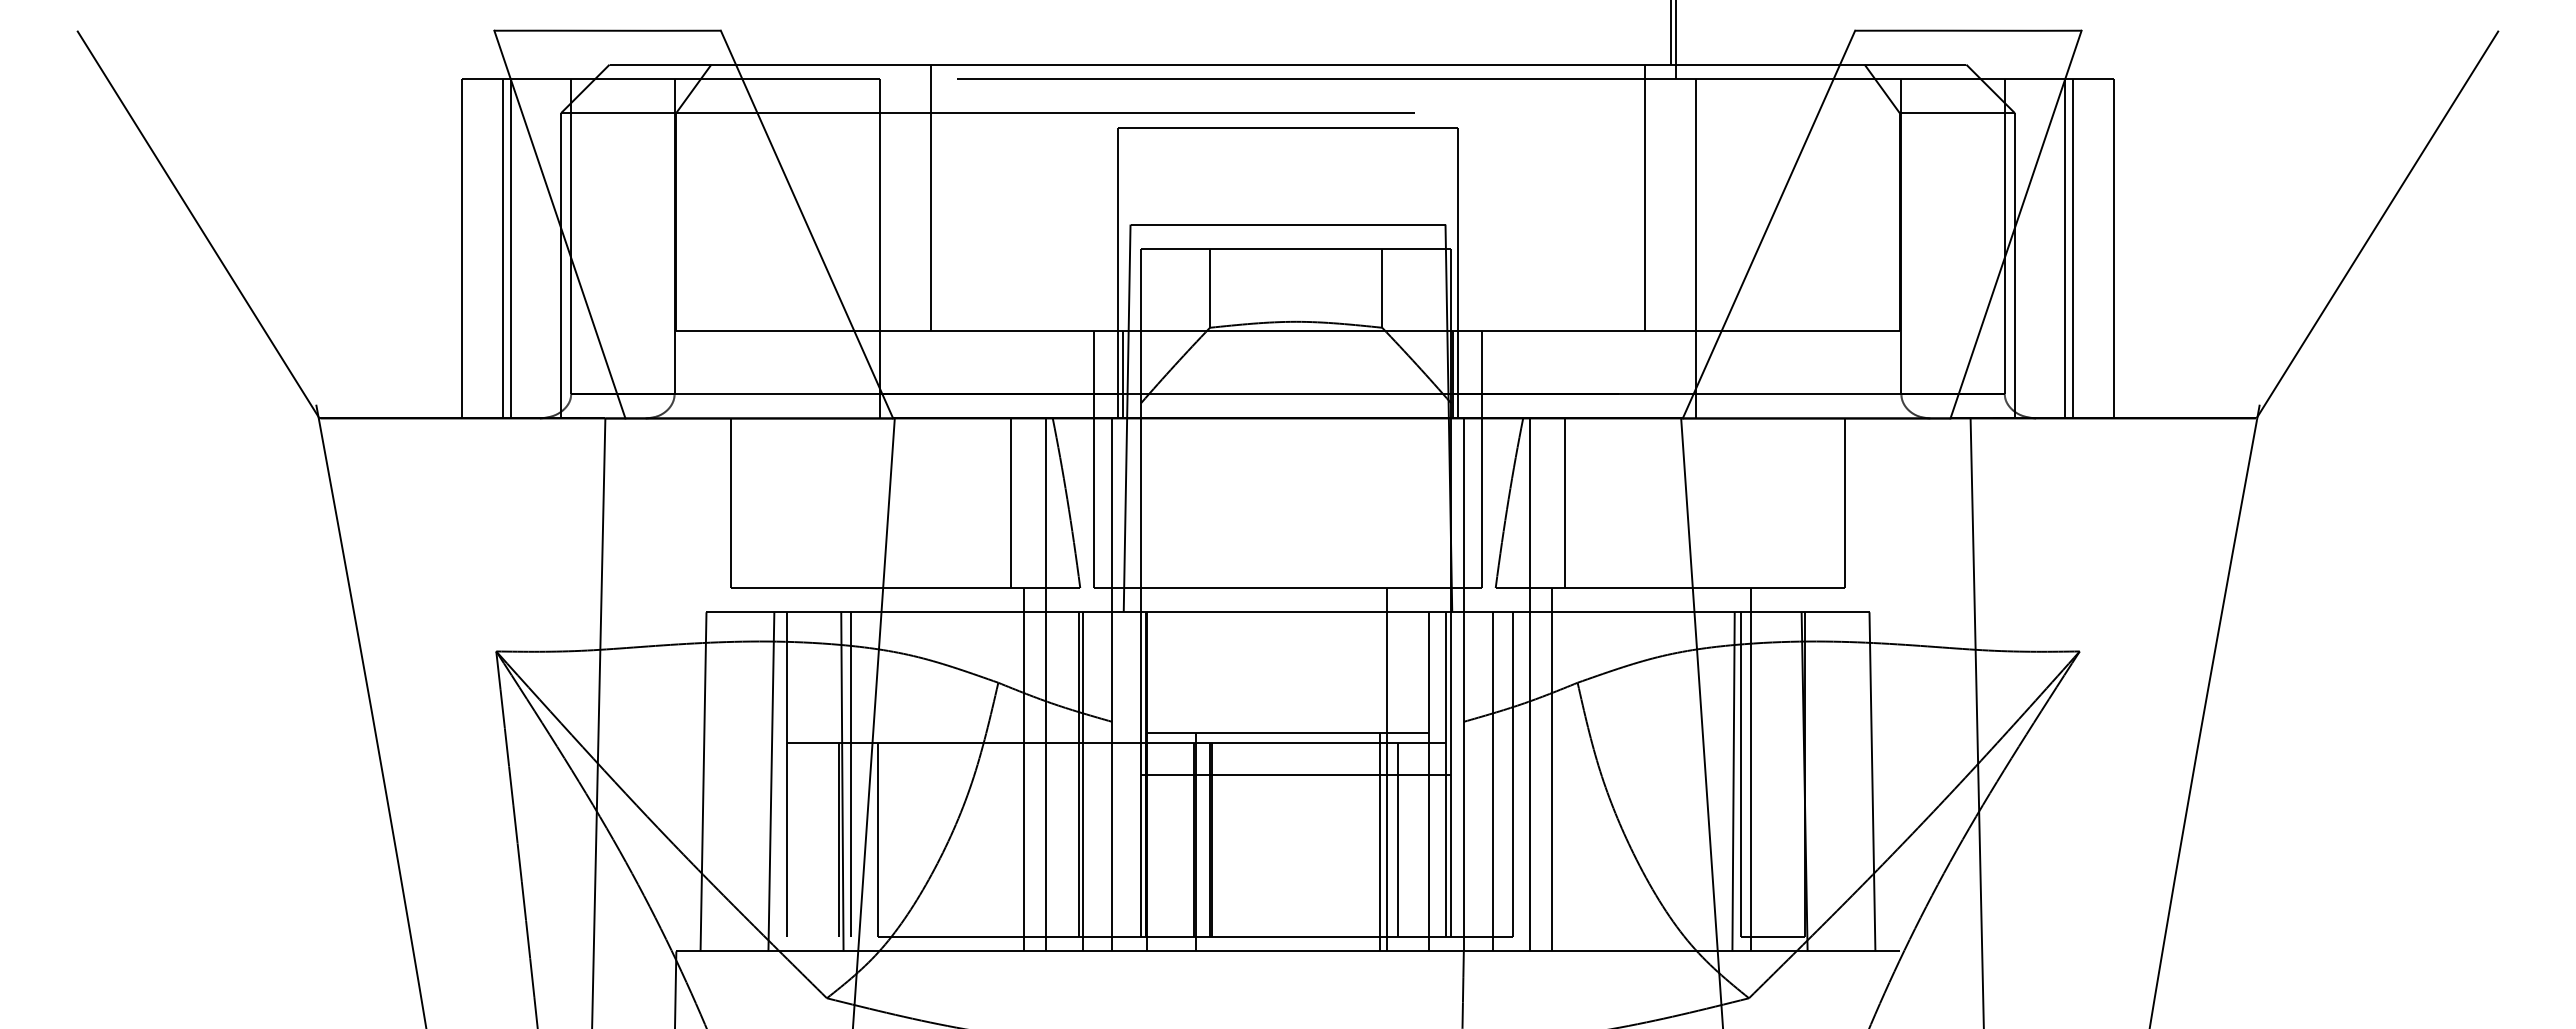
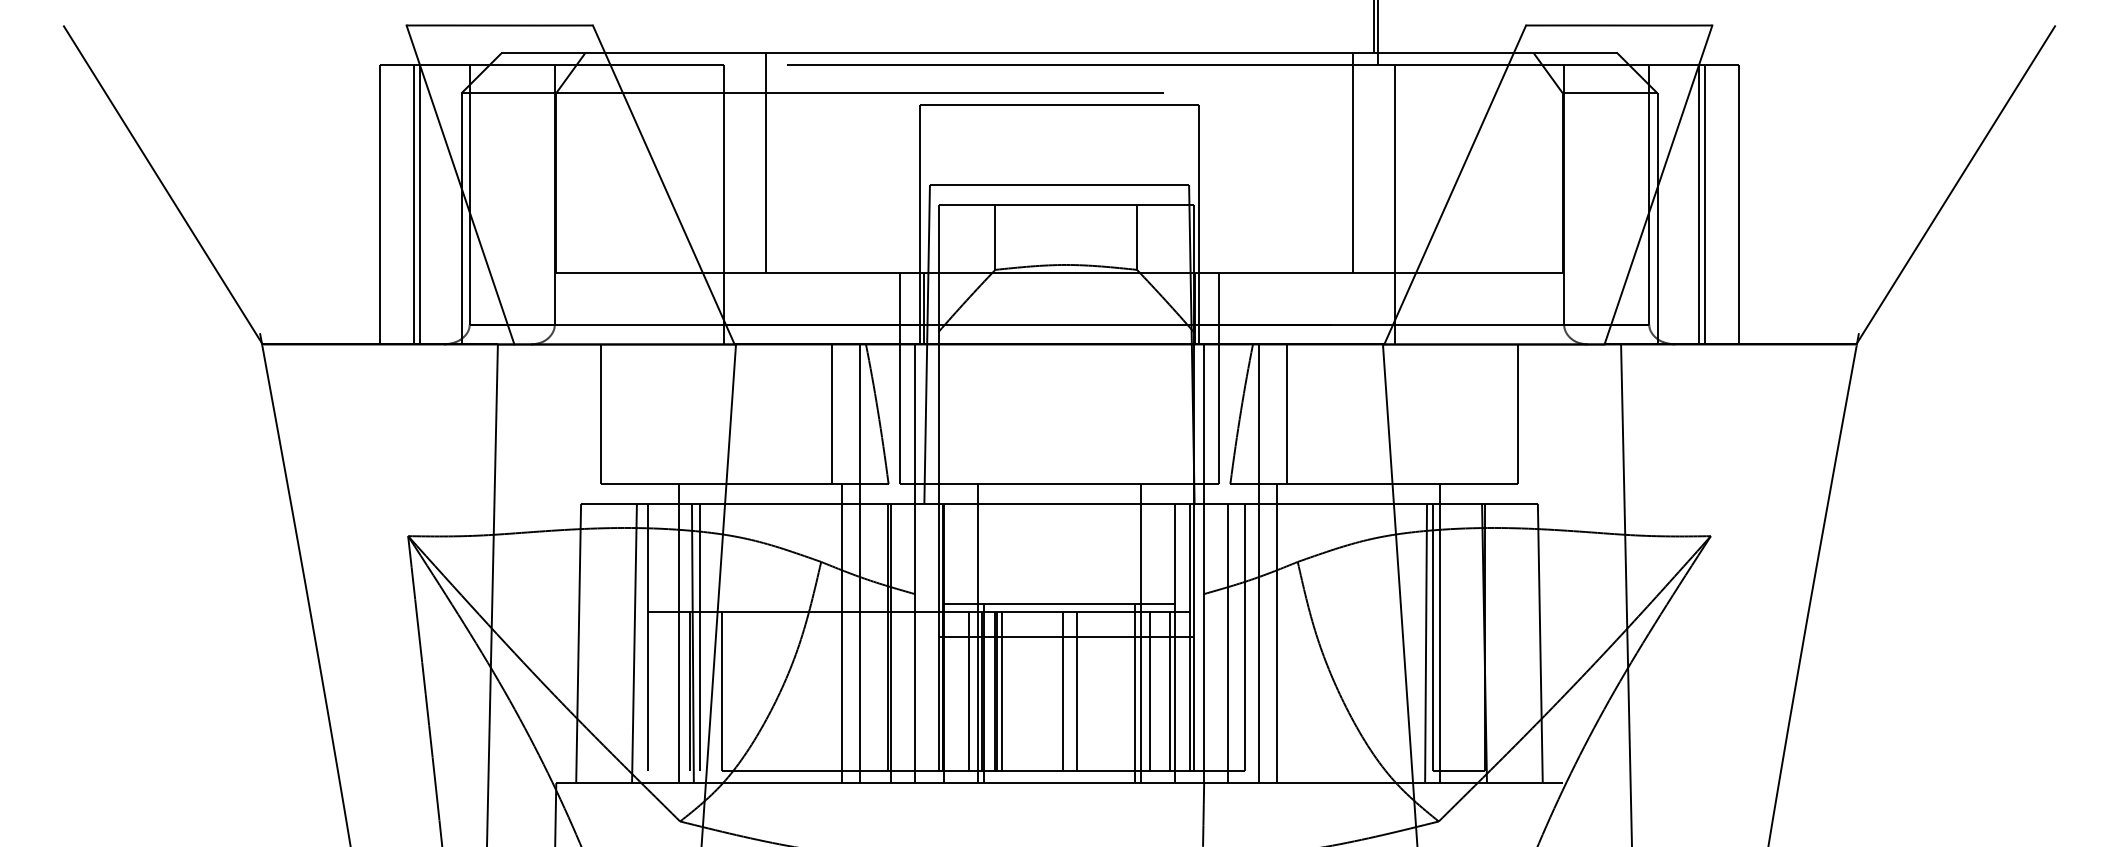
line: (825, 769) -> (679, 633), added
line: (1188, 769) -> (977, 633), added
line: (1177, 839) -> (968, 690), added
line: (1218, 839) -> (1002, 690), added
line: (1292, 839) -> (1063, 690), added
line: (1308, 839) -> (1076, 690), added
line: (1422, 839) -> (1170, 690), added

